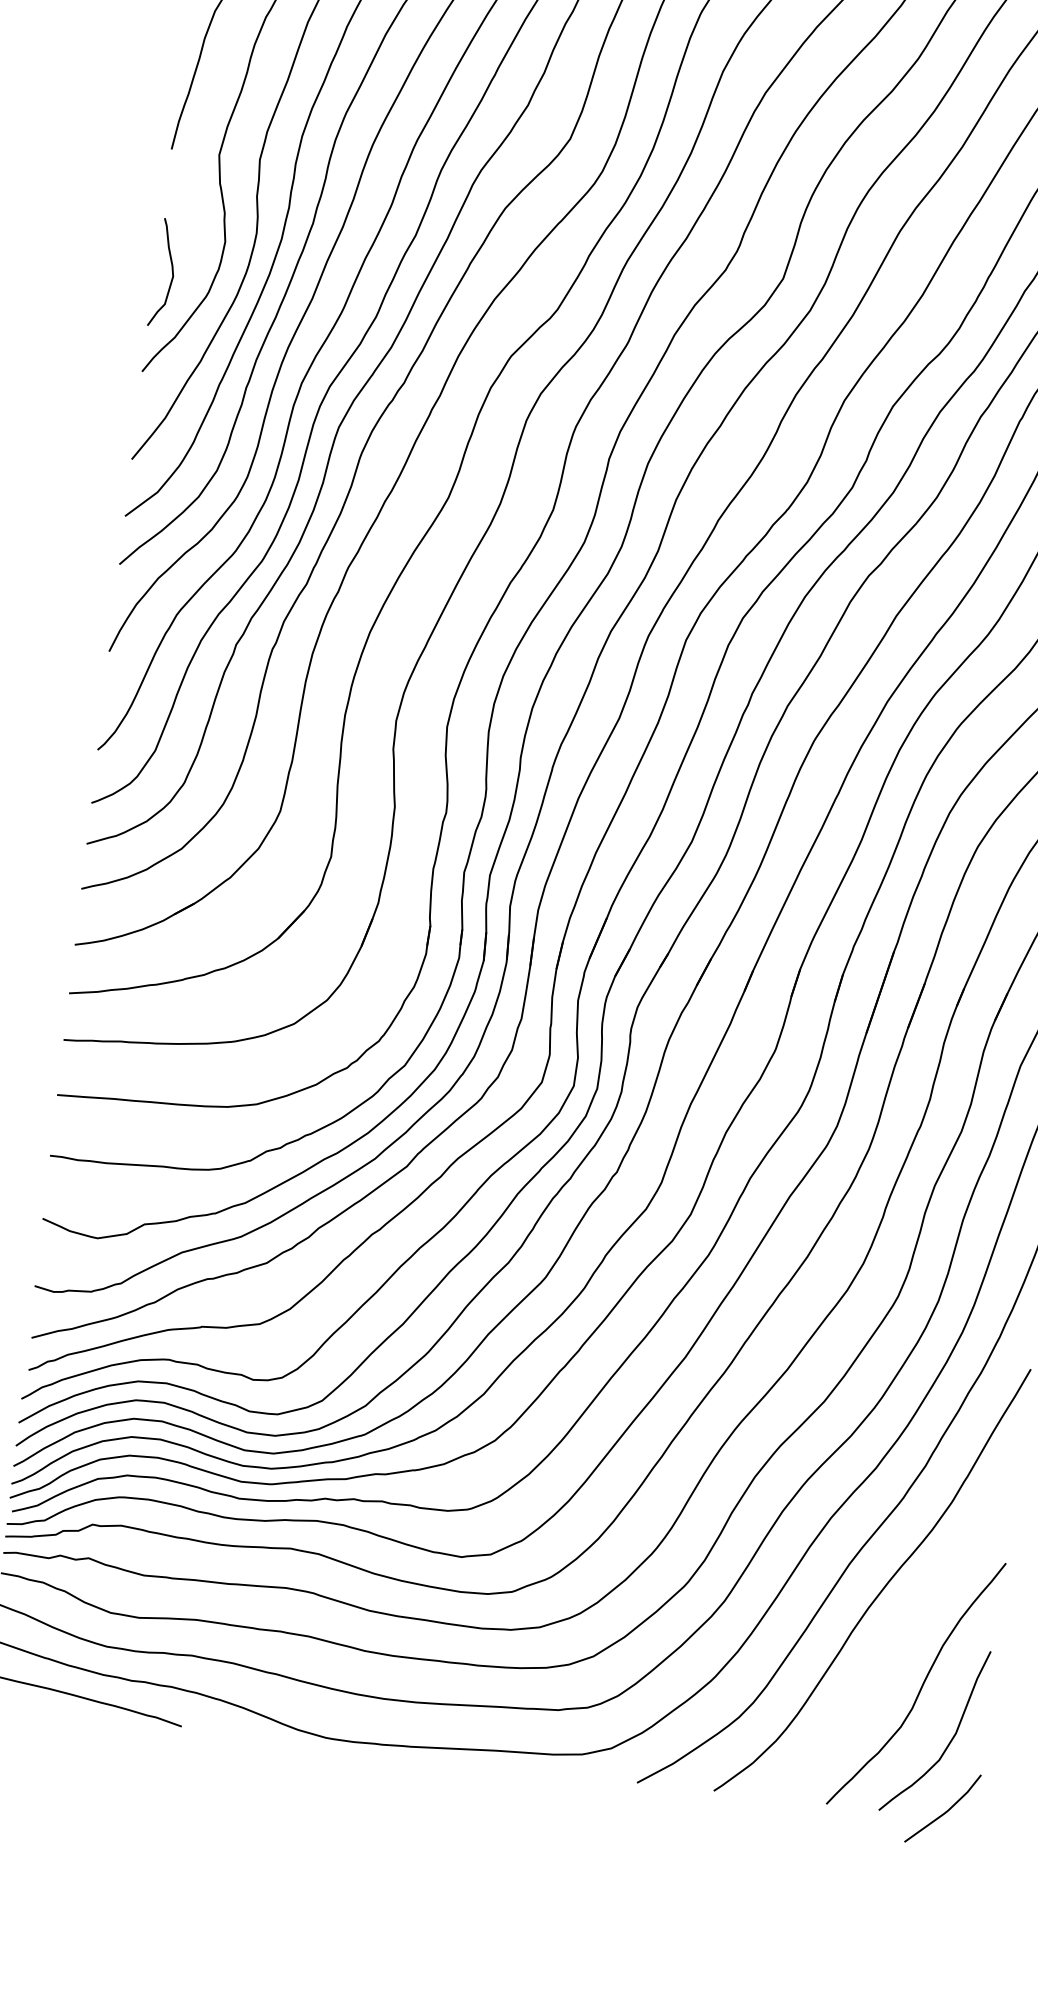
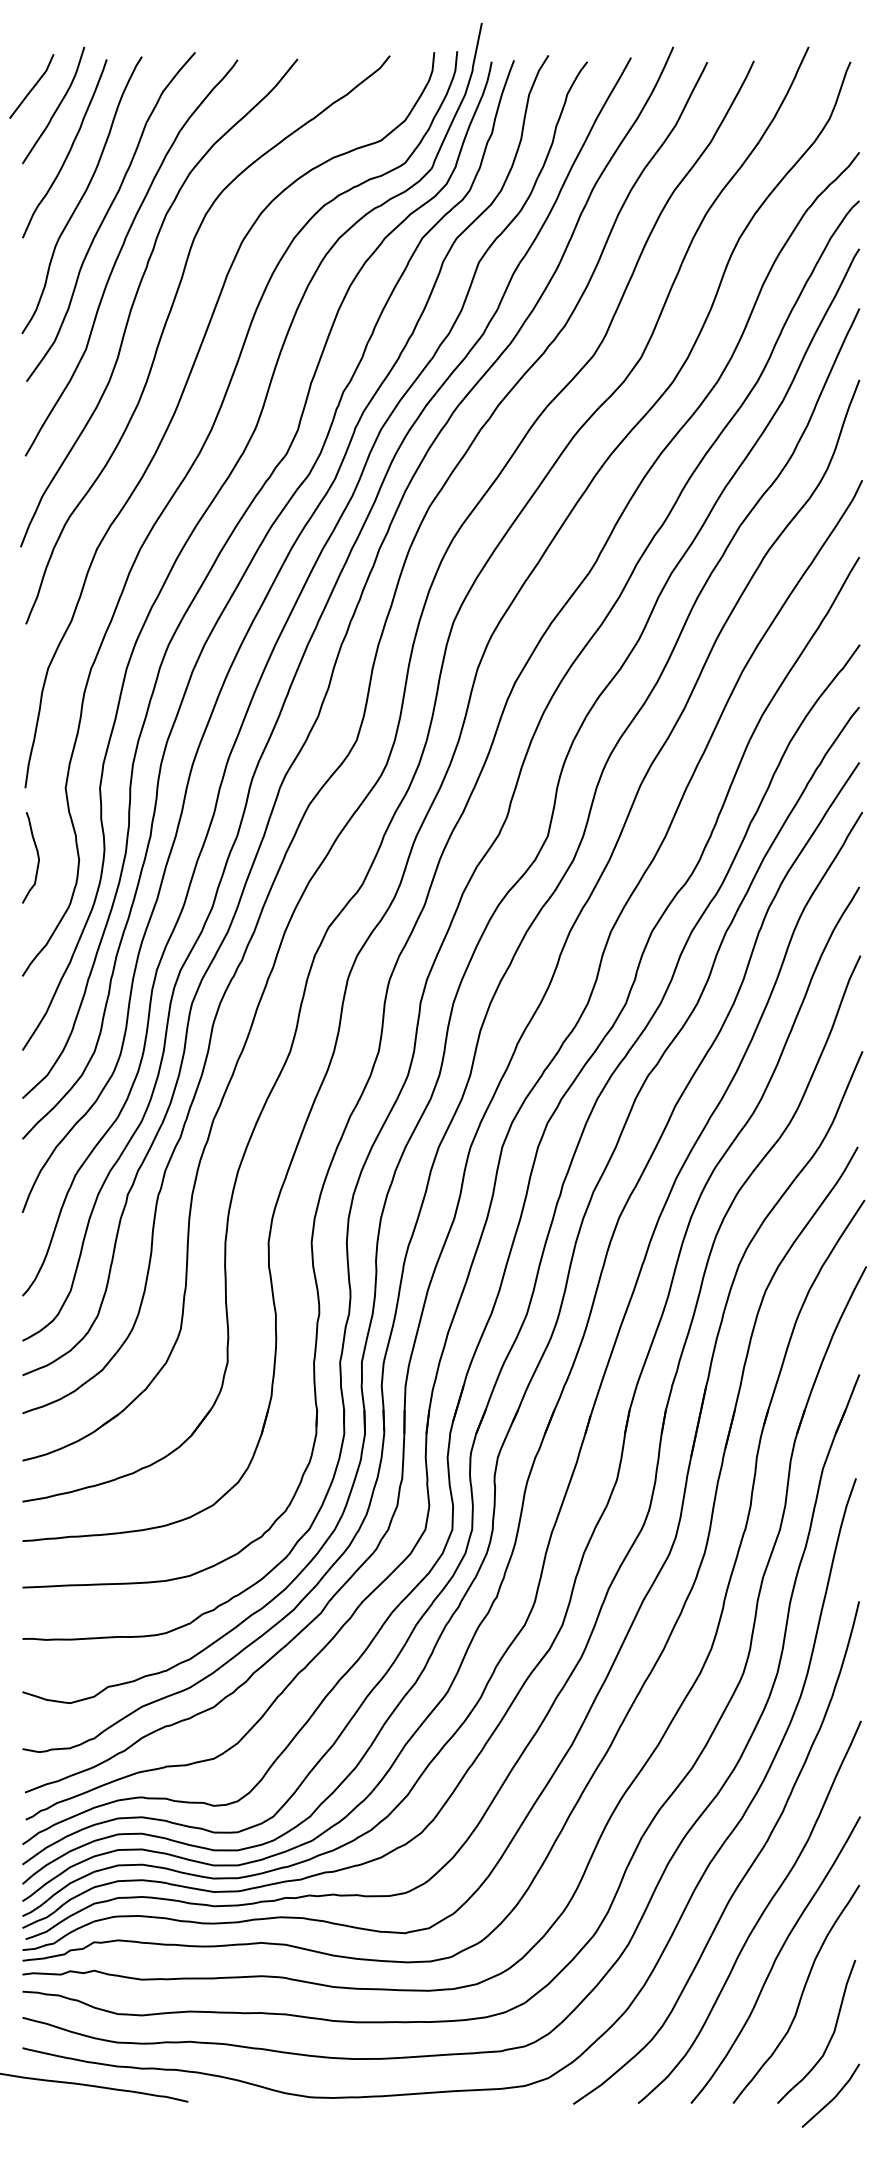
curve: (171, 273) -> (37, 857), moved
curve: (896, 1639) -> (775, 1959), added

